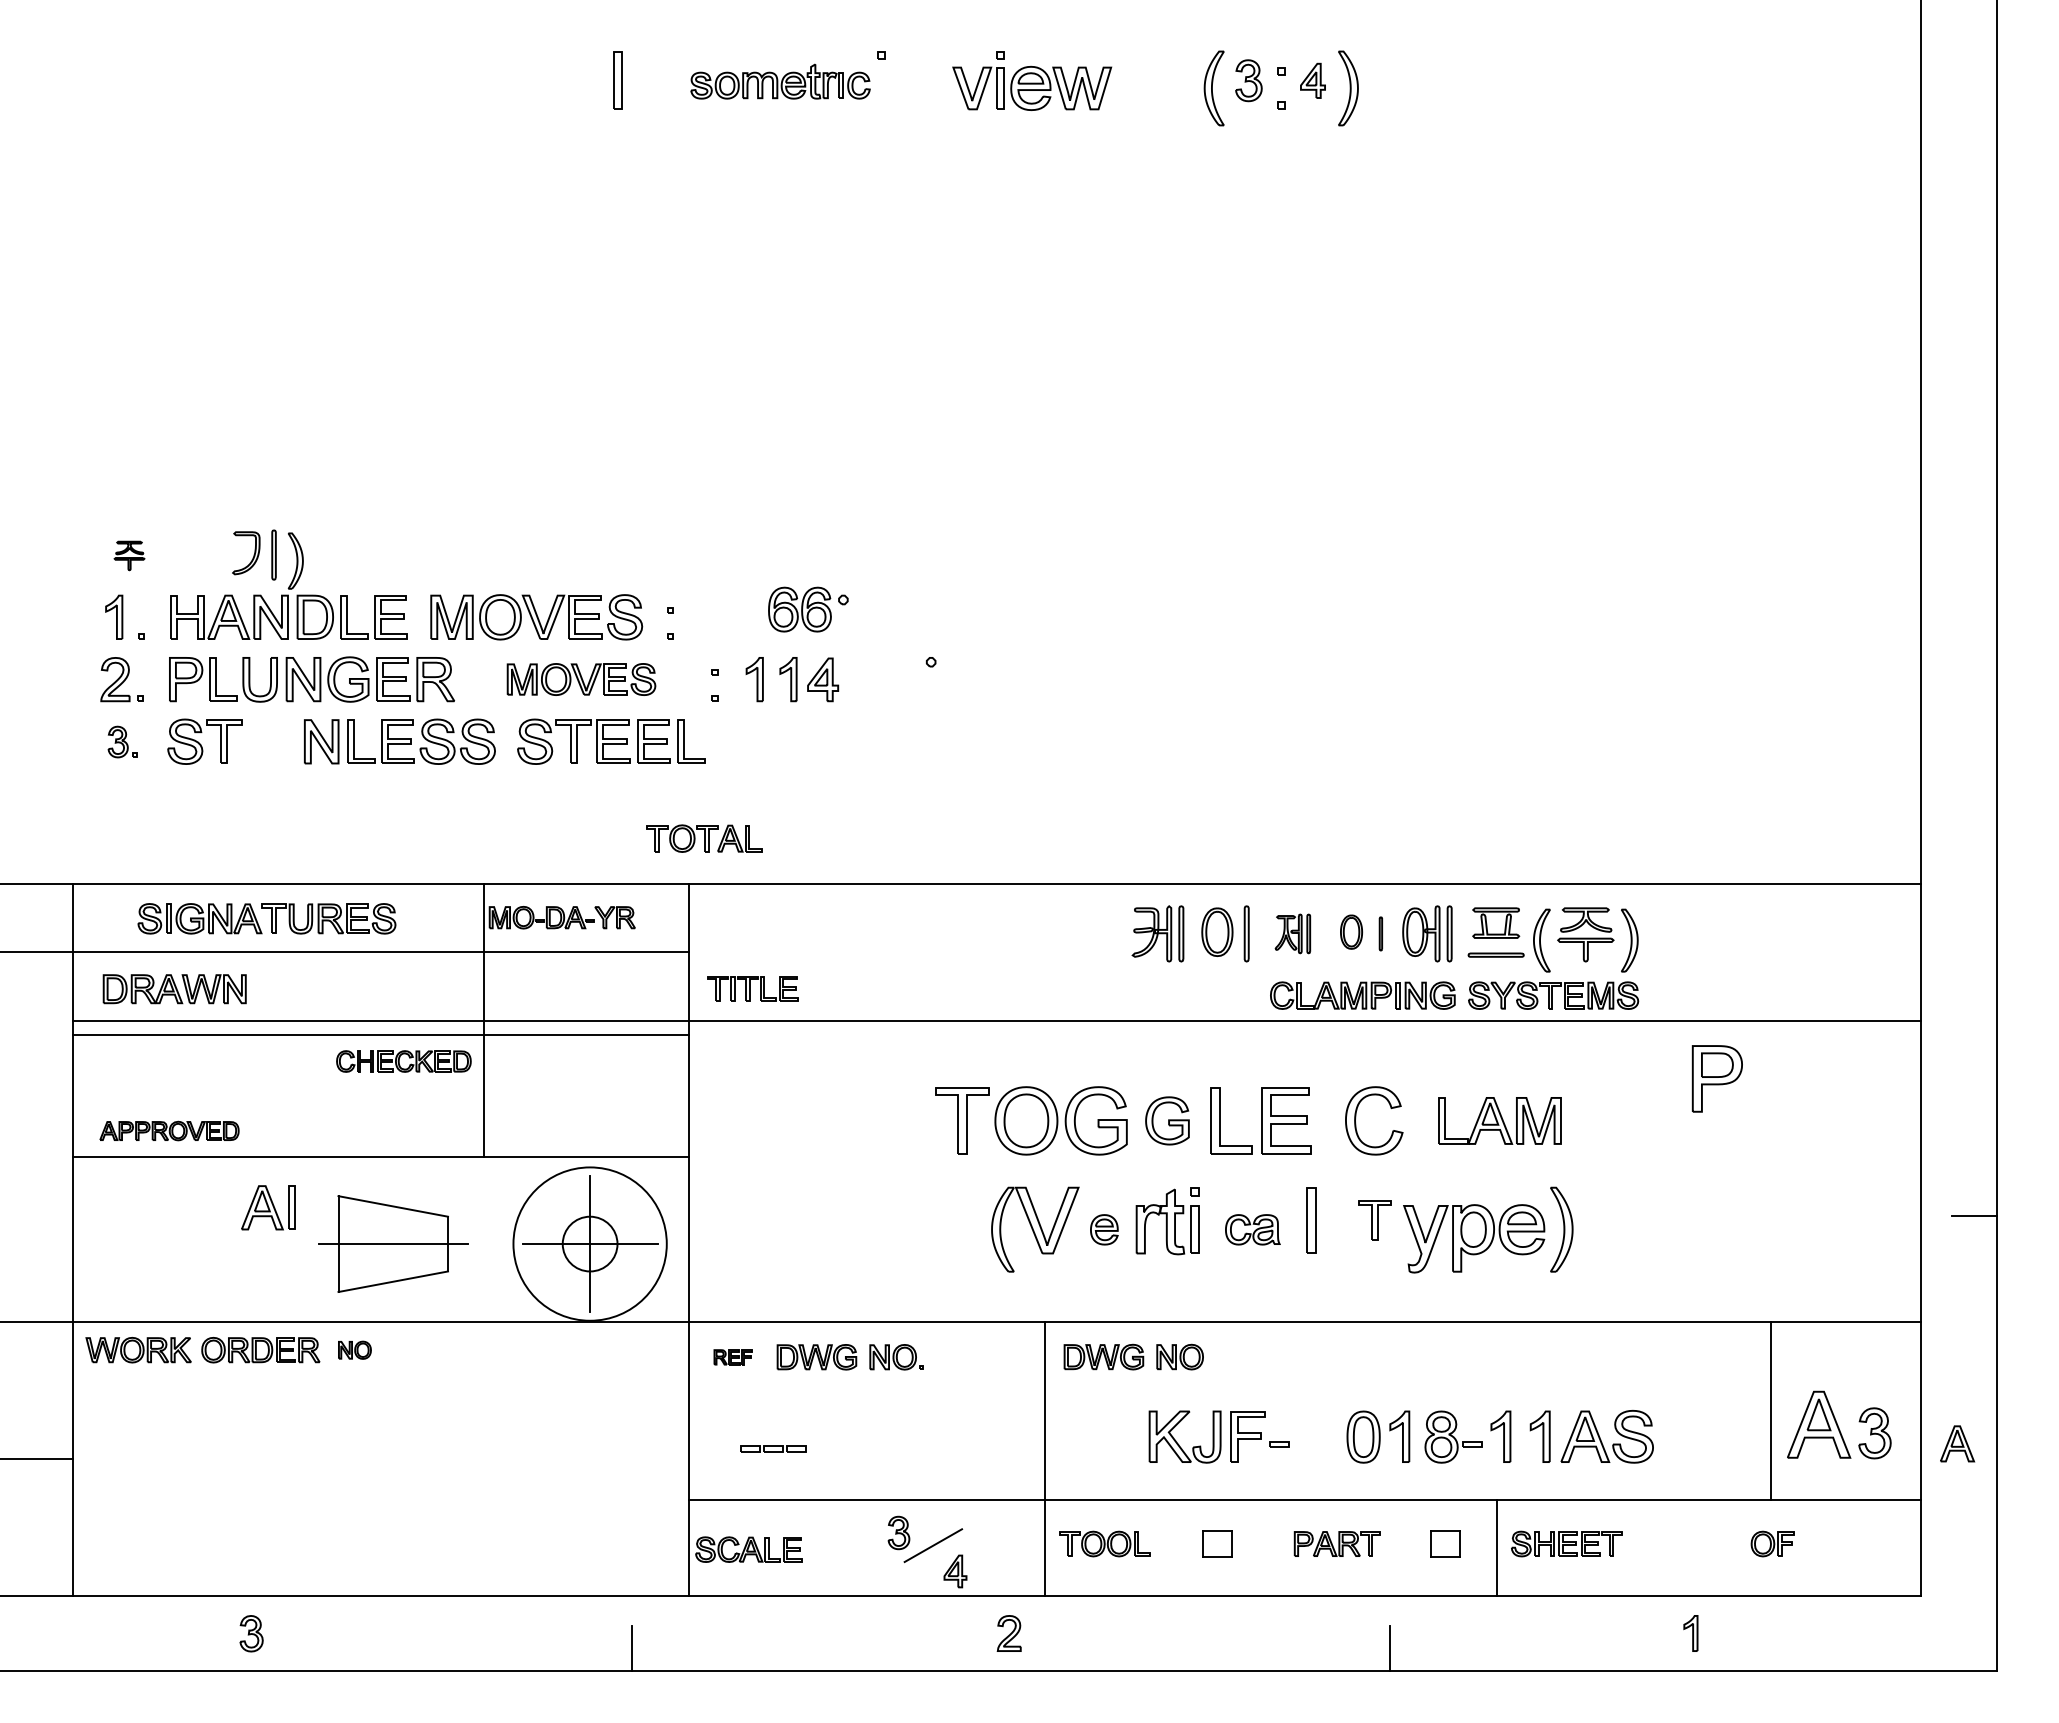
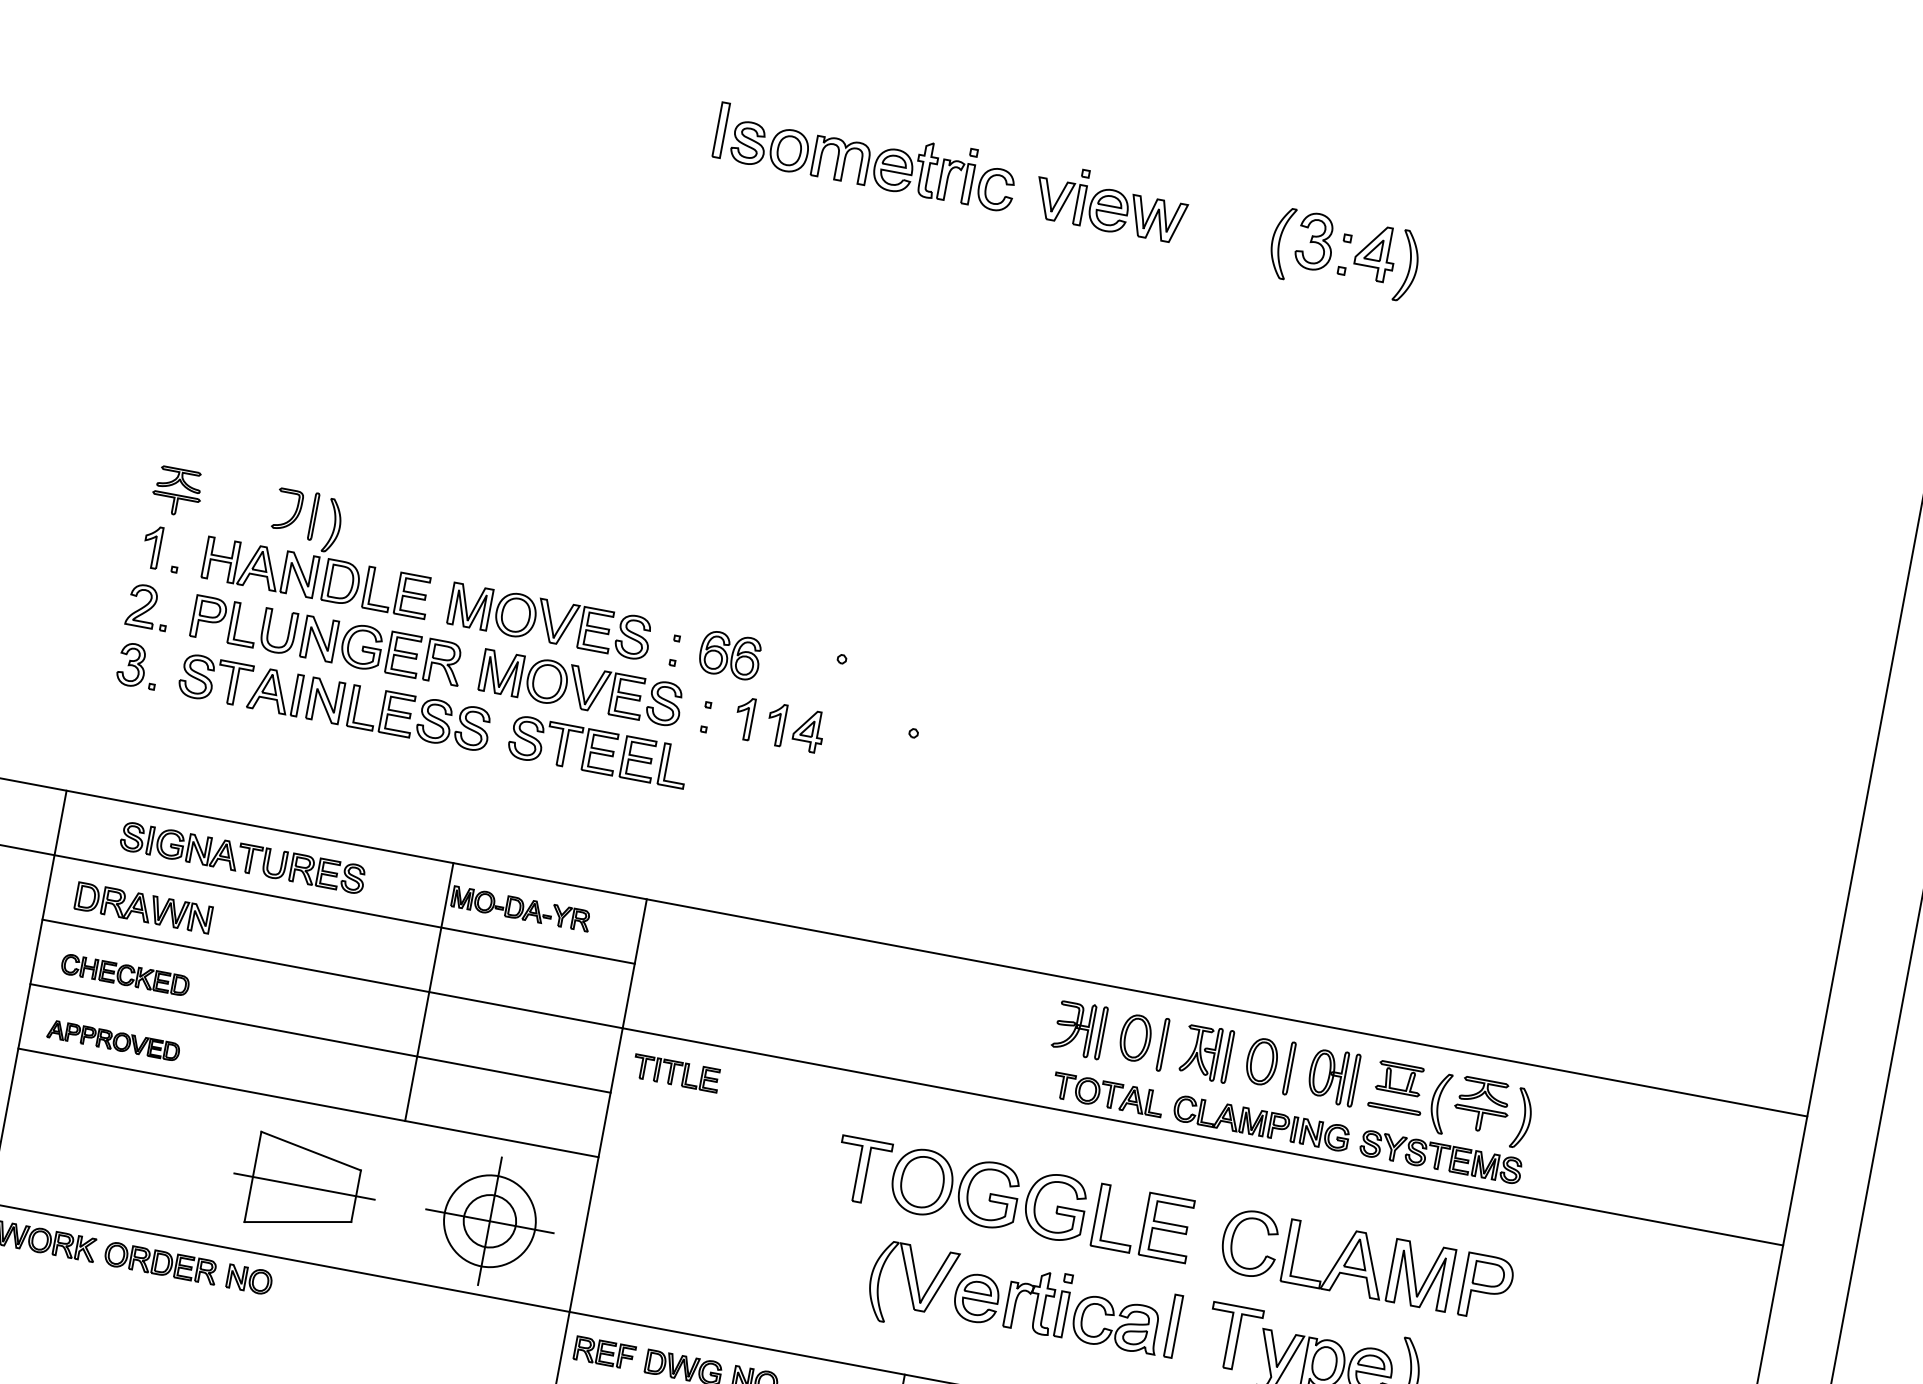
part: (1248, 80) -> (1315, 241), size x1.43
part: (1312, 80) -> (1375, 252), size x1.67
part: (780, 81) -> (874, 159), size x1.67
part: (129, 555) -> (177, 491), size x1.67
part: (799, 609) -> (729, 655), moved
part: (581, 679) -> (581, 687), size x1.43
part: (122, 741) -> (138, 665), size x1.43
part: (704, 838) -> (1108, 1094), moved
part: (1351, 931) -> (1262, 1061), size x1.43
part: (1292, 933) -> (1206, 1052), size x1.43
part: (1380, 933) -> (1289, 1068), size x1.67
part: (752, 988) -> (675, 1073), moved
line: (381, 1035) -> (320, 1038), moved
part: (403, 1061) -> (125, 974), moved
part: (1716, 1078) -> (1485, 1287), moved
part: (1167, 1120) -> (1055, 1206), size x1.43
part: (1499, 1120) -> (1368, 1265), size x1.43
part: (268, 1207) -> (275, 691), moved
part: (1374, 1220) -> (1232, 1337), size x1.67
part: (1104, 1229) -> (976, 1298), size x1.67
part: (1252, 1229) -> (1116, 1324), size x1.67
circle: (590, 1244) -> (490, 1221), size x0.62
part: (354, 1350) -> (249, 1279), size x1.43
part: (732, 1357) -> (604, 1353), size x1.67

